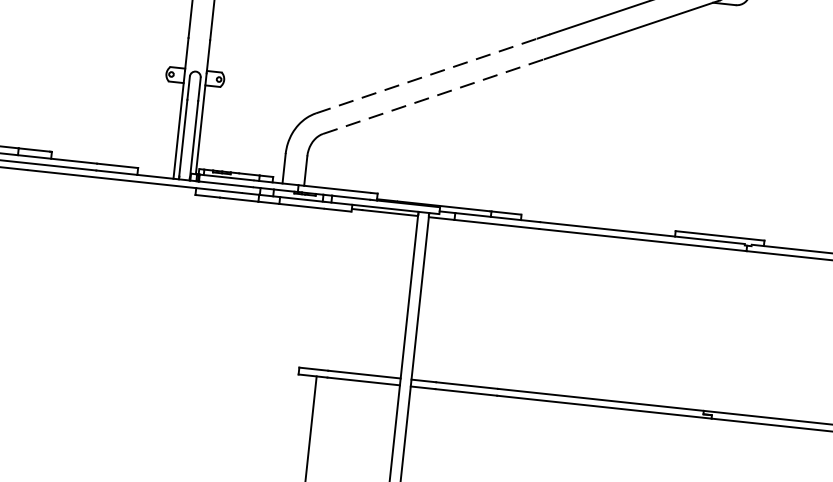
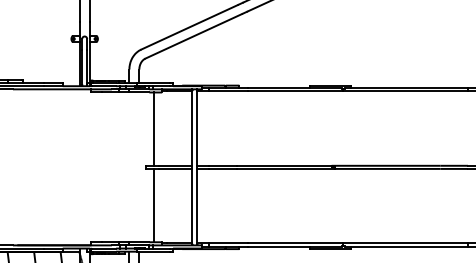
line: (426, 76) -> (189, 27), dashed -> solid
line: (435, 97) -> (194, 36), dashed -> solid
line: (326, 288) -> (154, 128), added

